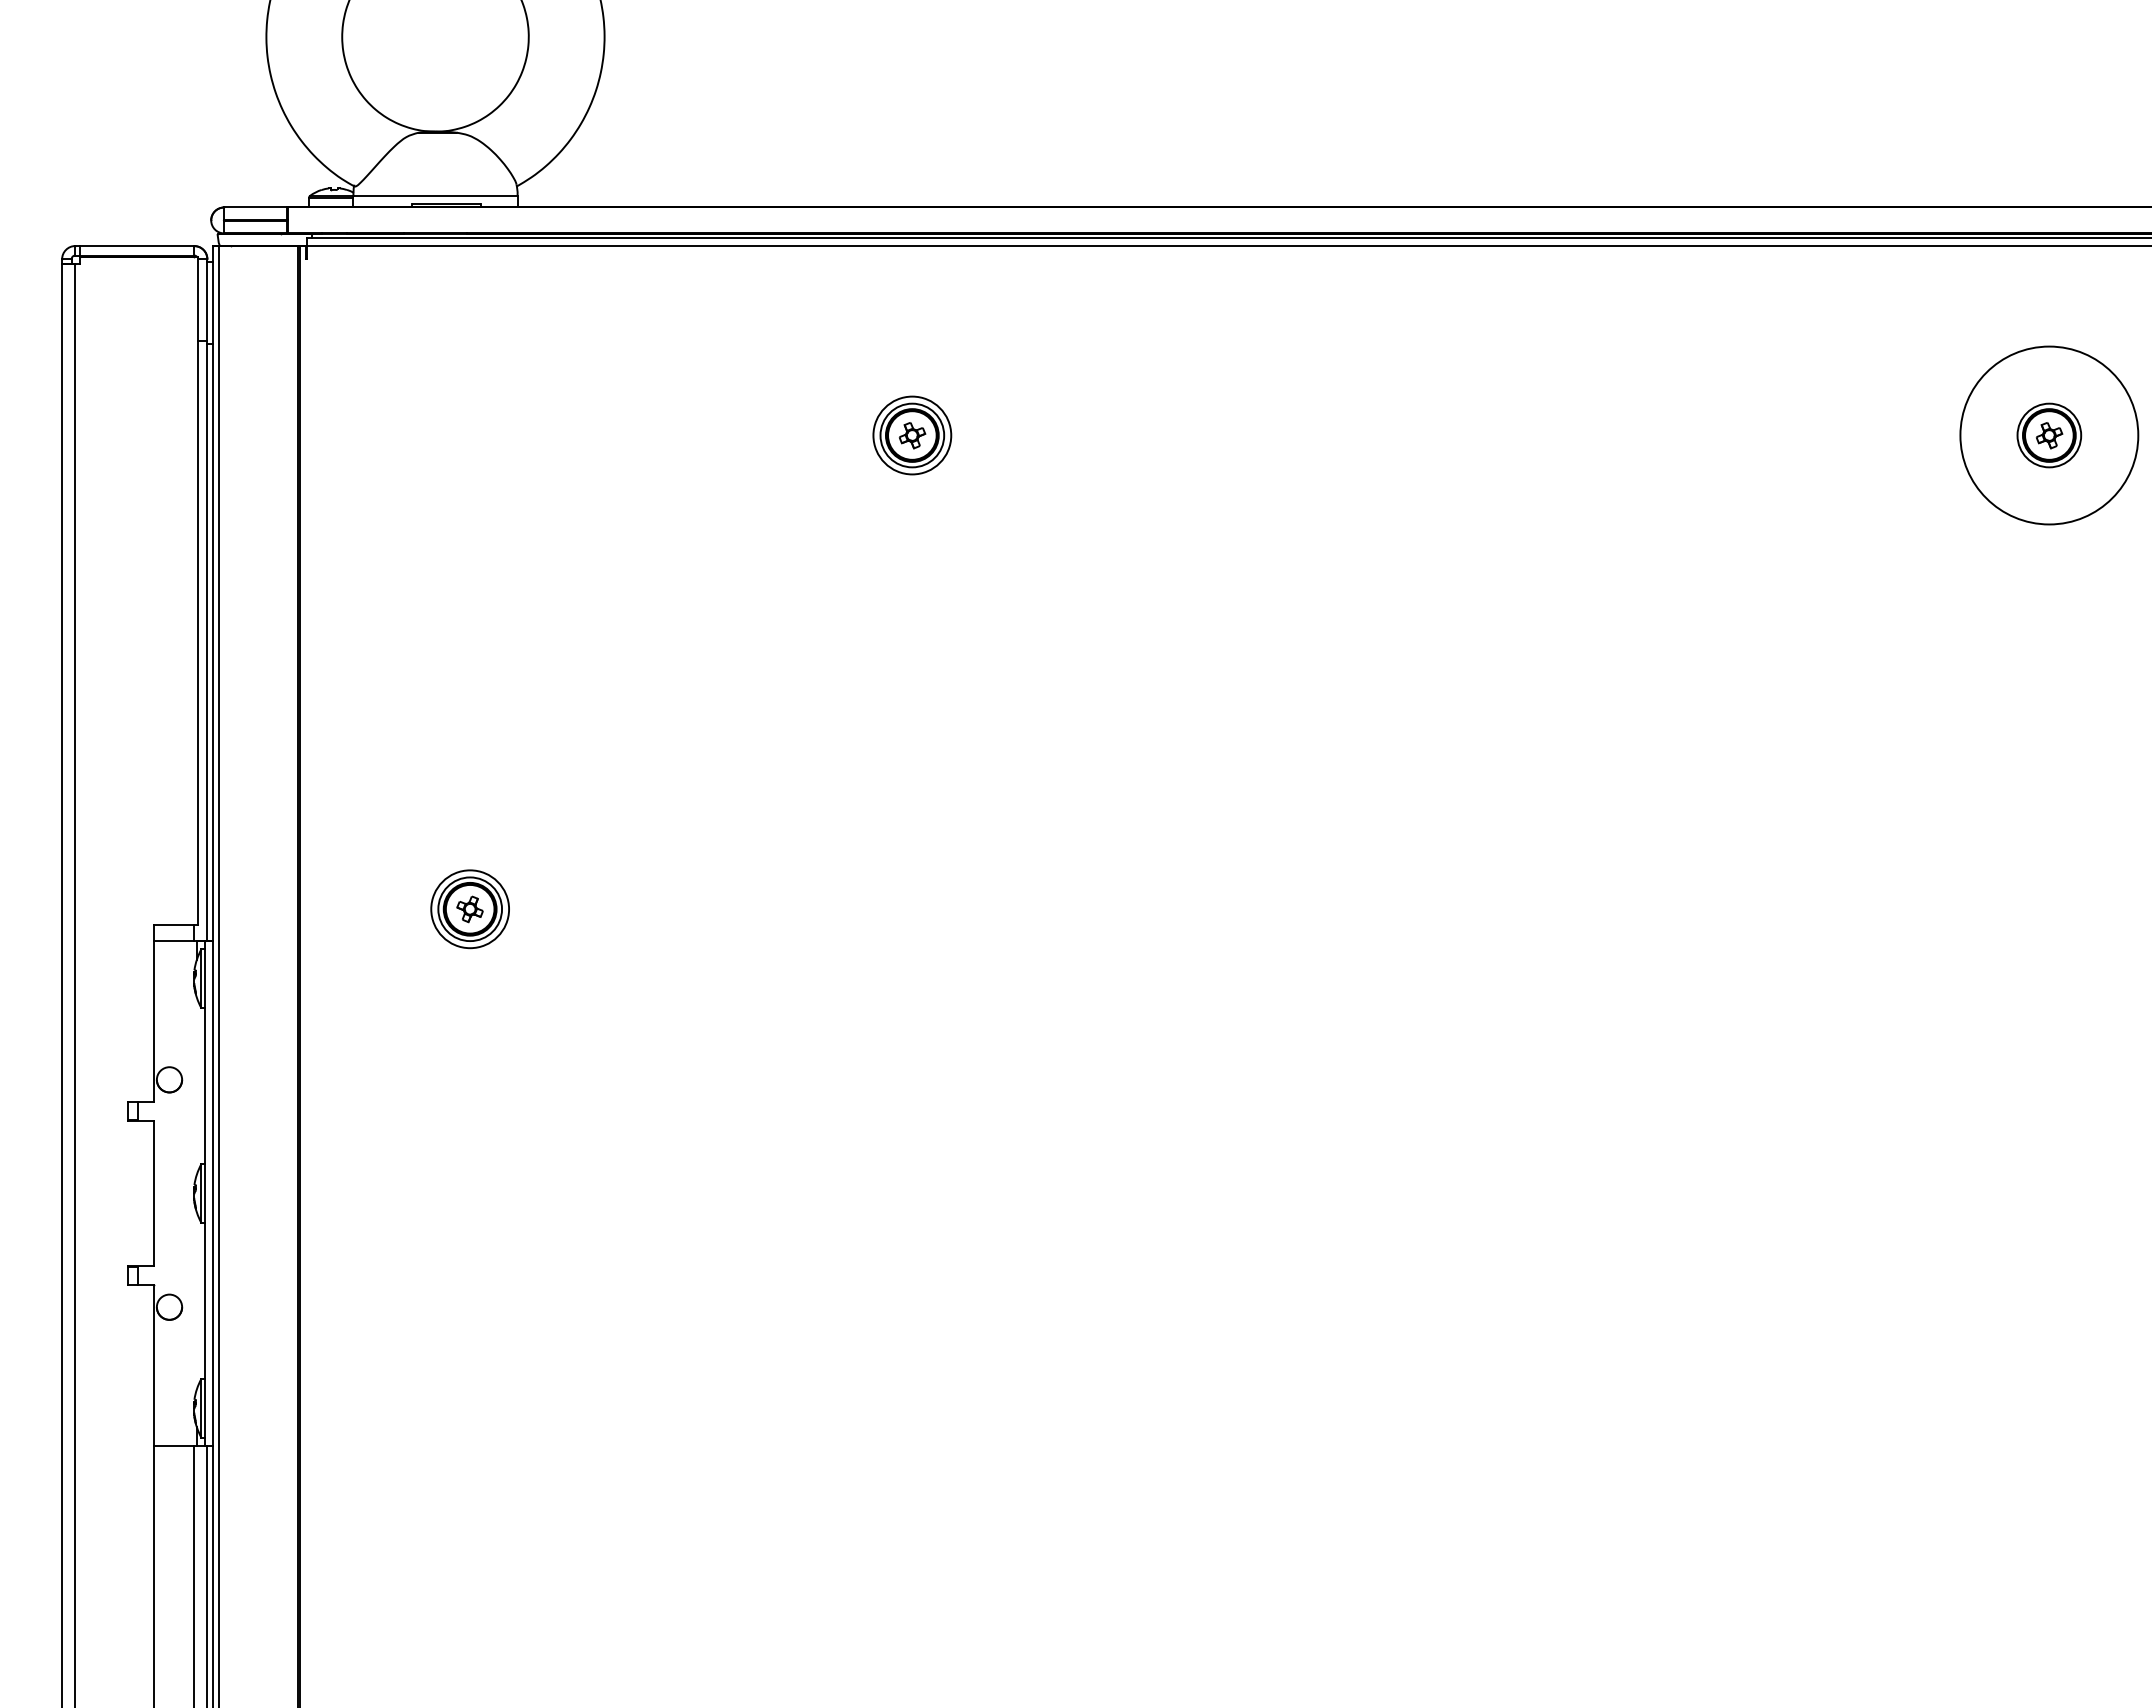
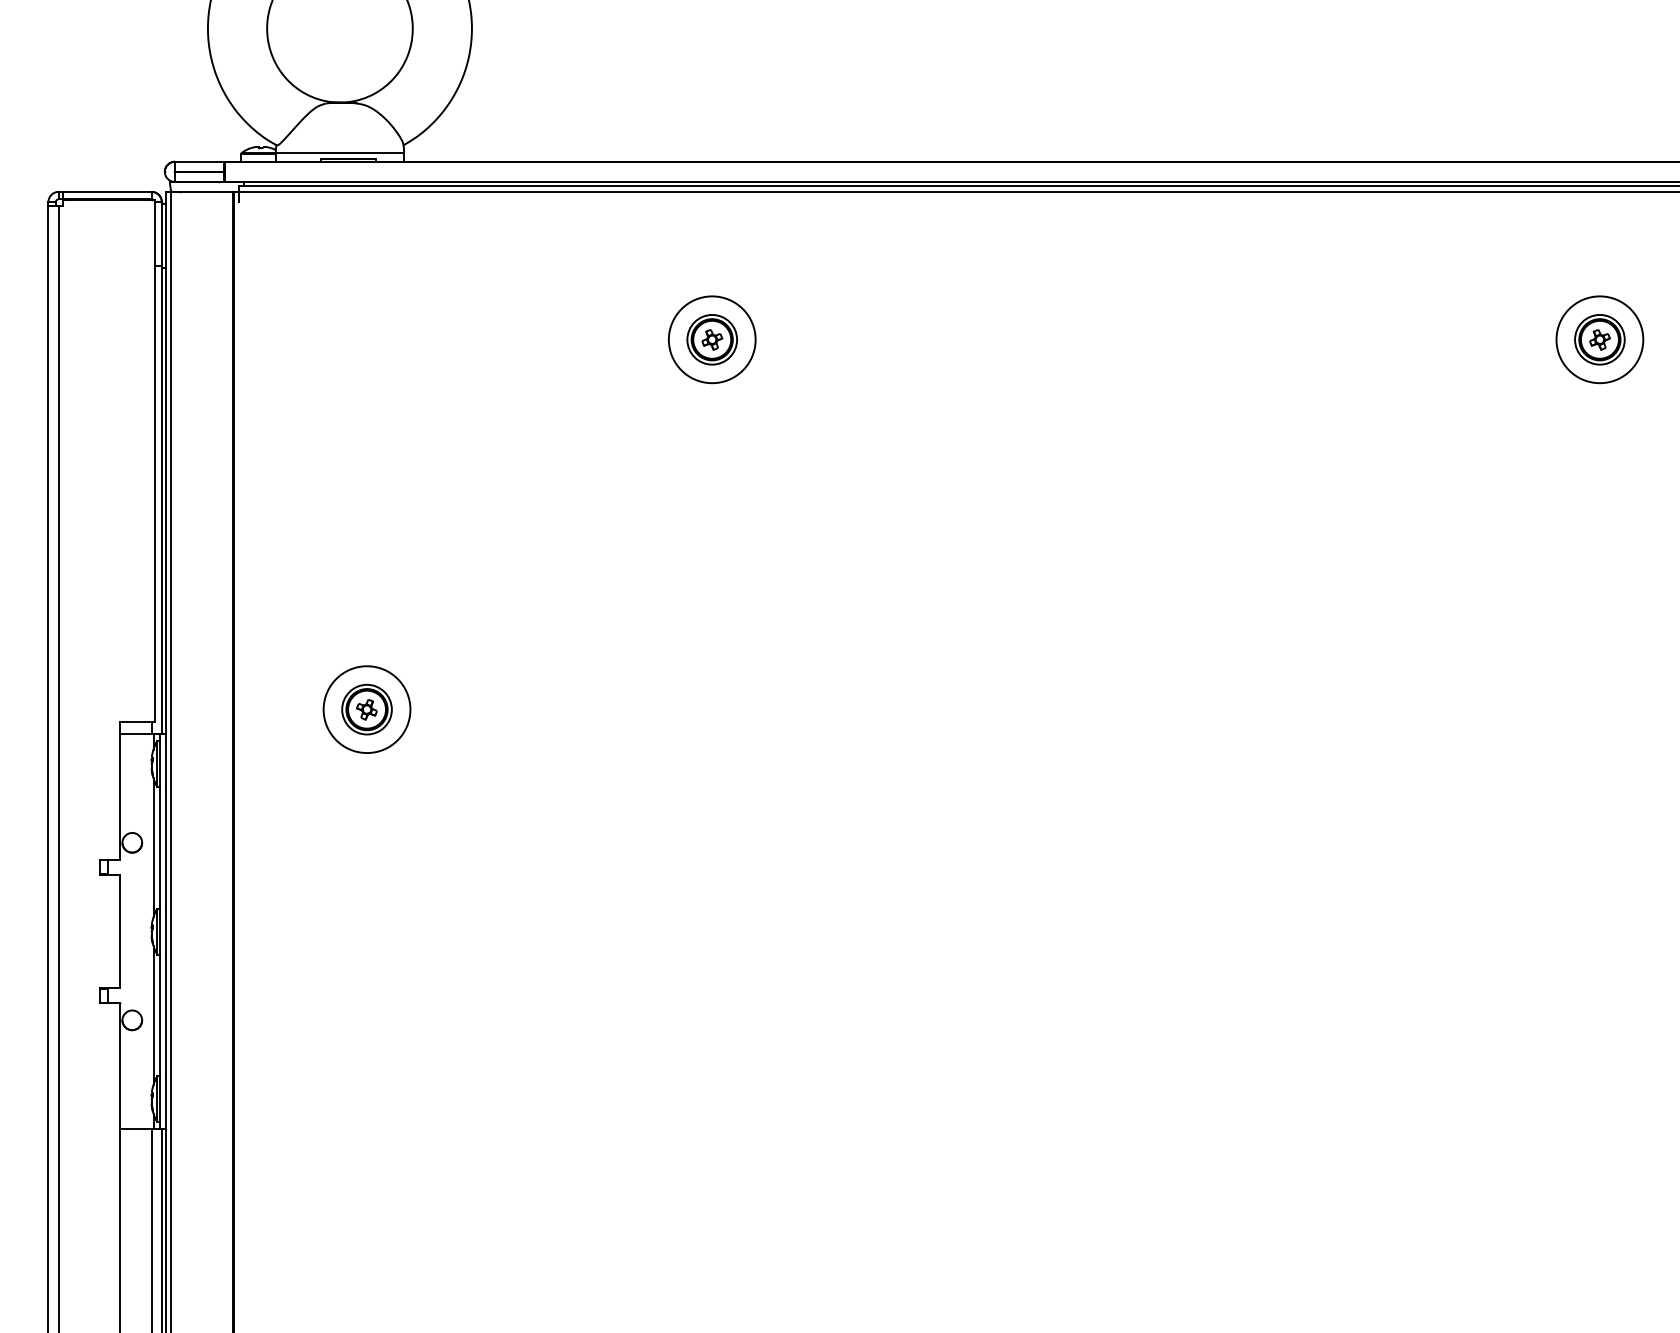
circle: (911, 435) -> (711, 339), size x1.43
circle: (2048, 435) -> (1599, 339), size x0.62
circle: (469, 908) -> (366, 709), size x1.43
line: (196, 1086) -> (153, 848), added
line: (196, 1300) -> (153, 1015), added

